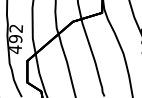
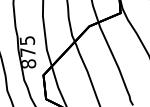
text: (16, 39) -> (28, 52), 492 -> 875

